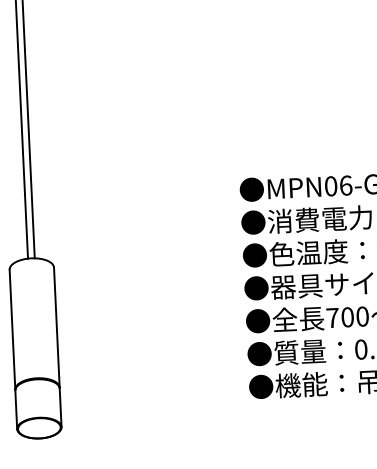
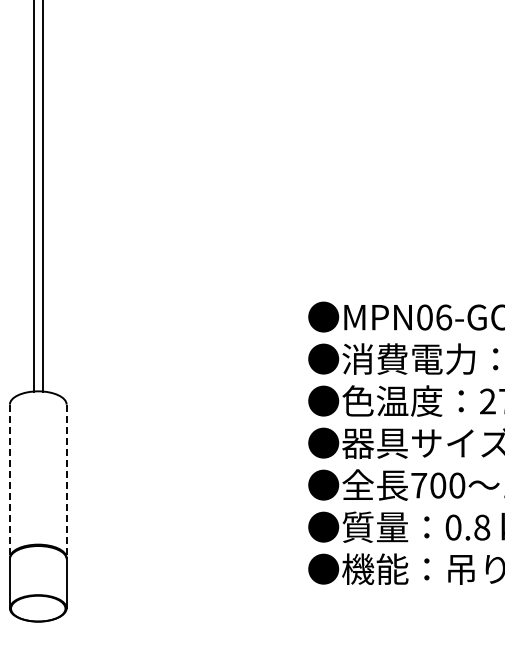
line: (56, 327) -> (66, 481), solid -> dashed
line: (12, 329) -> (9, 481), solid -> dashed

